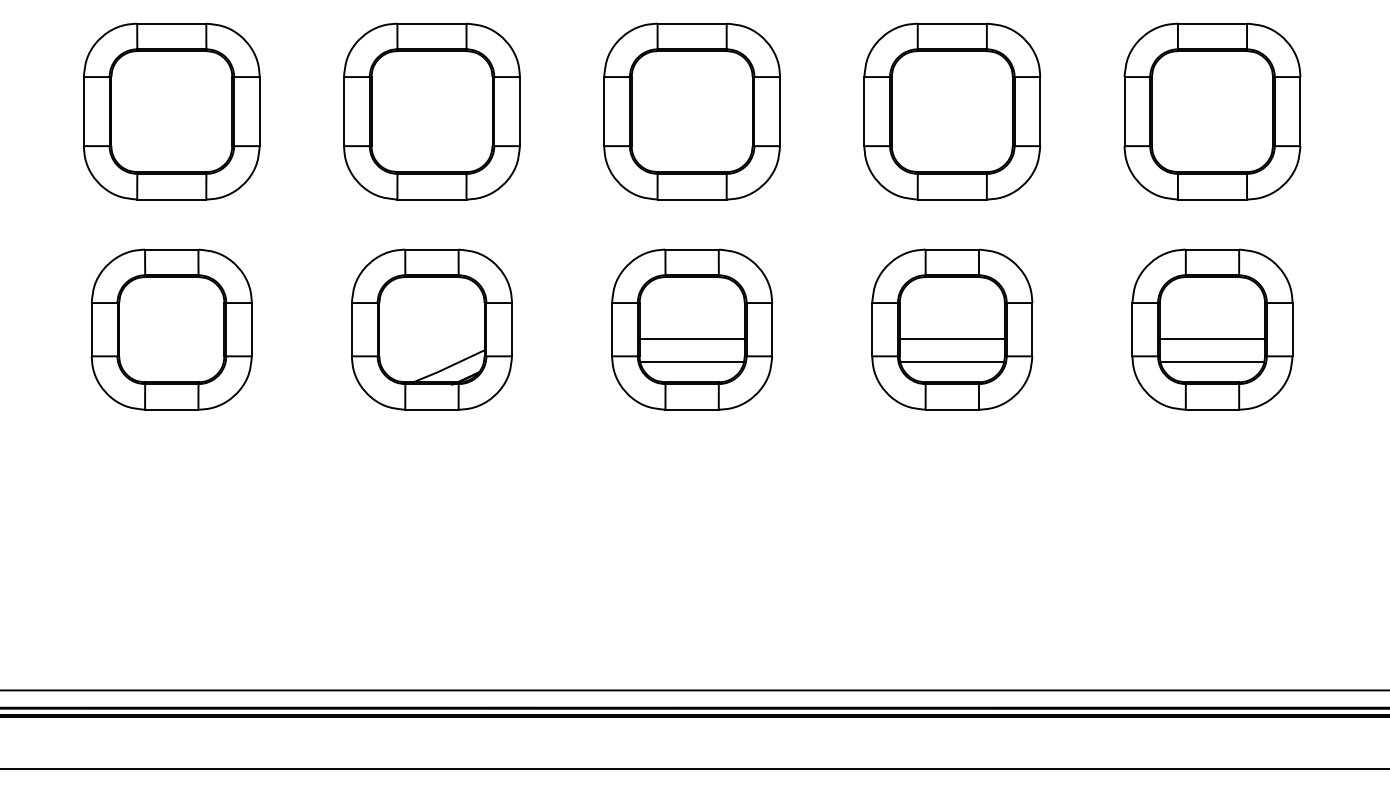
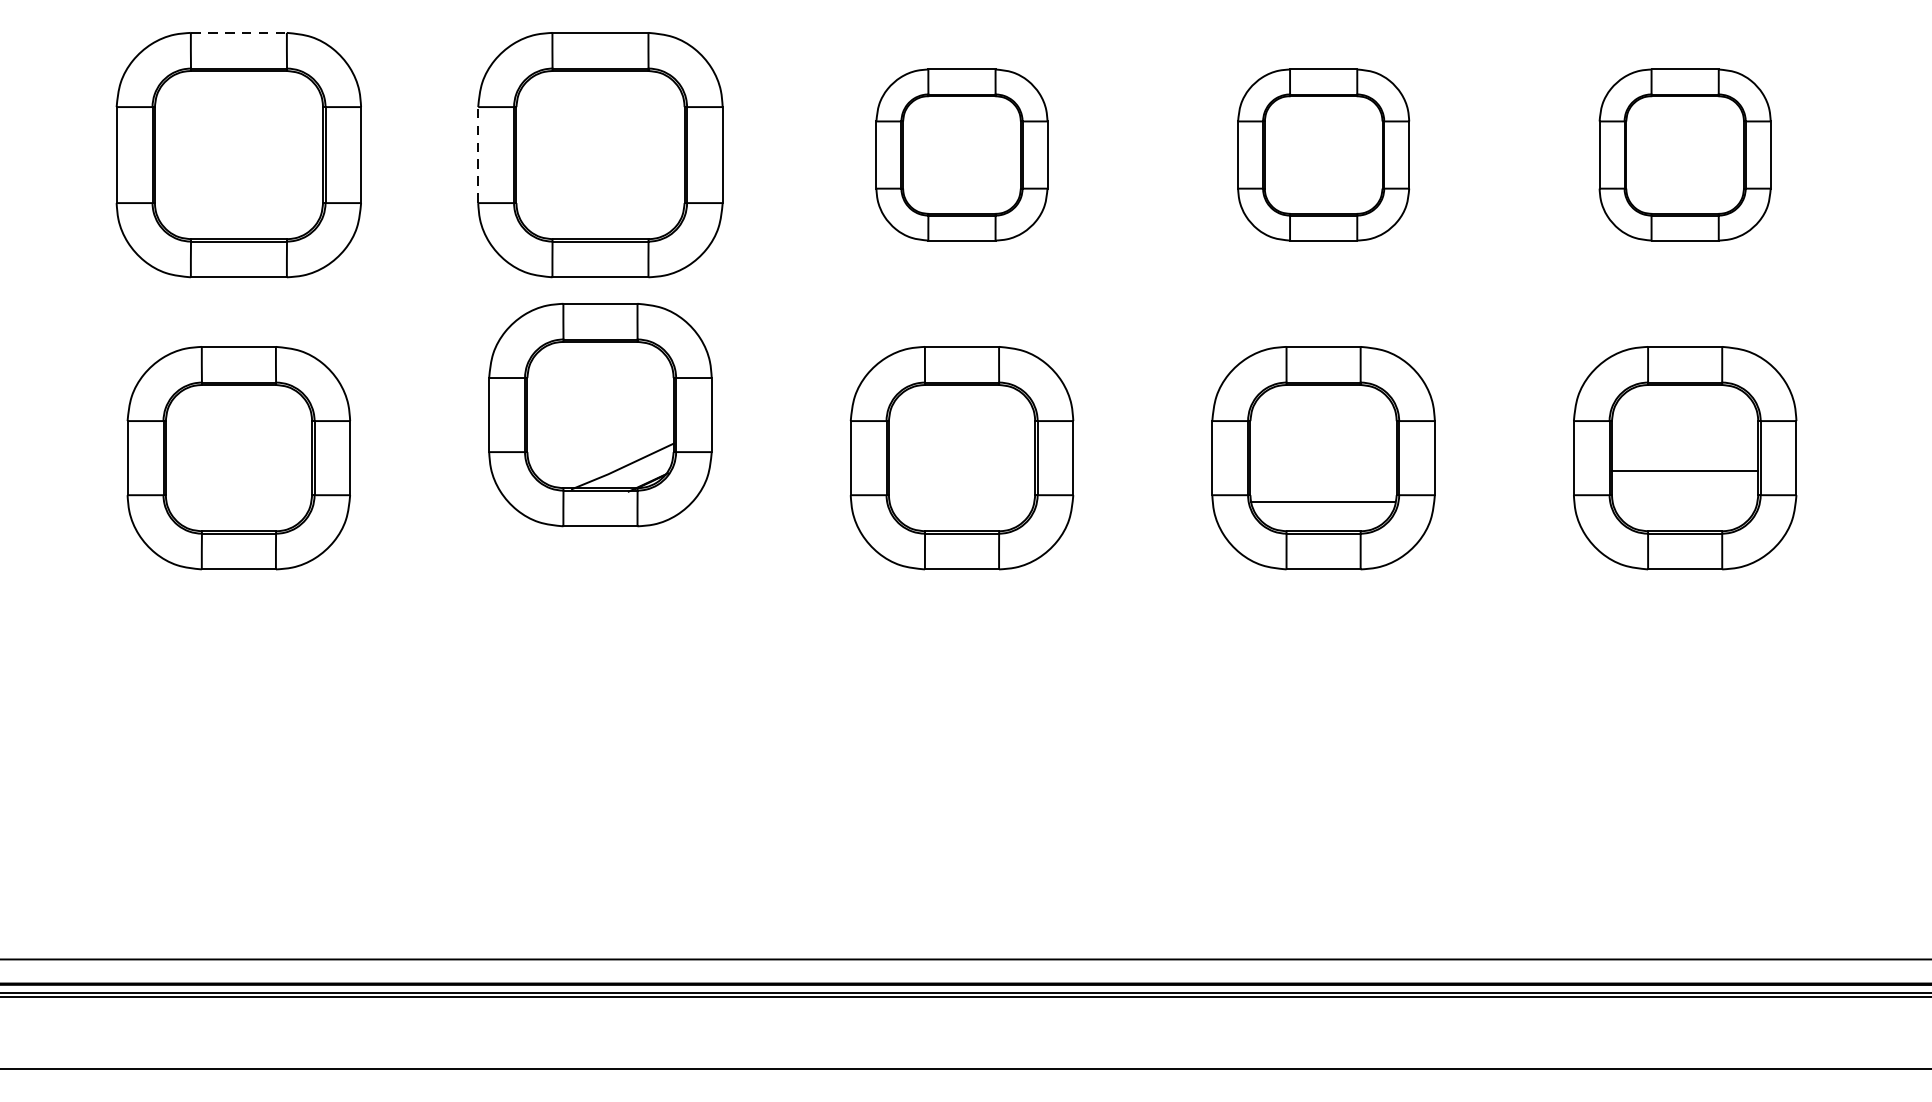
line: (171, 23) -> (238, 32), solid -> dashed
line: (344, 111) -> (478, 154), solid -> dashed
part: (691, 111) -> (961, 154), size x0.7
part: (952, 111) -> (1323, 154), size x0.7
part: (1212, 111) -> (1685, 154), size x0.7
part: (431, 329) -> (599, 414), moved
line: (691, 339) -> (961, 471), removed
line: (951, 339) -> (1322, 471), removed
line: (691, 361) -> (961, 502), removed
line: (1212, 361) -> (1685, 502), removed

